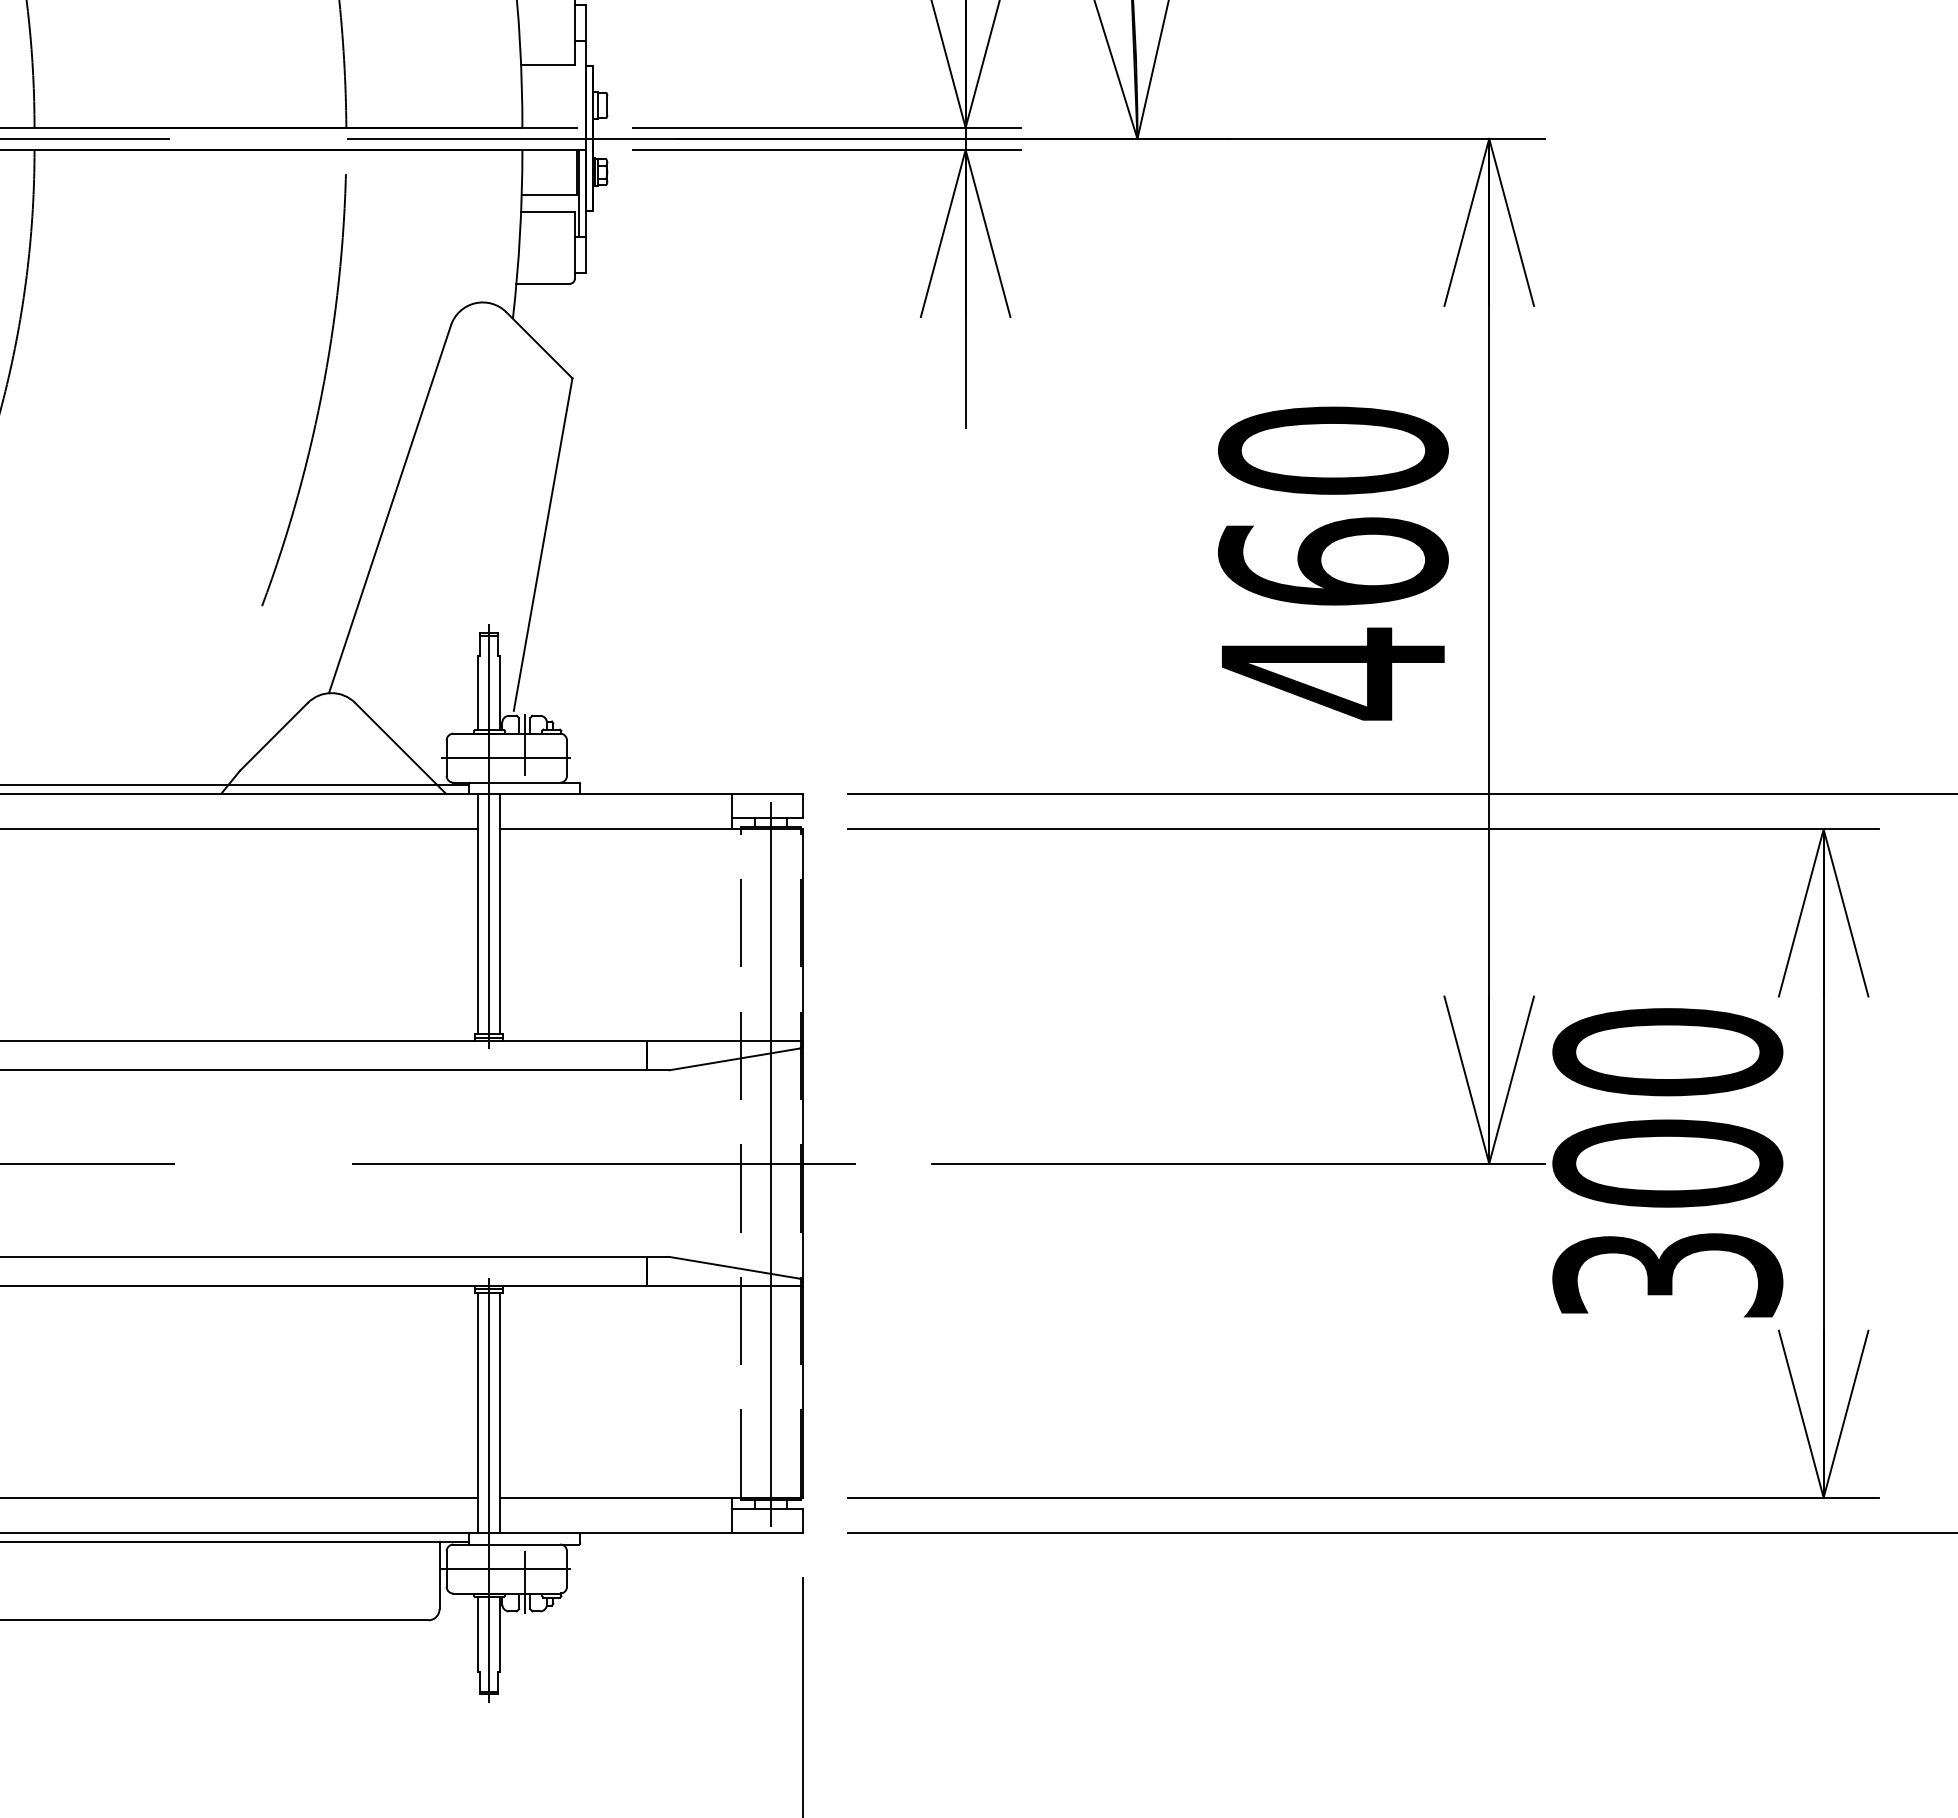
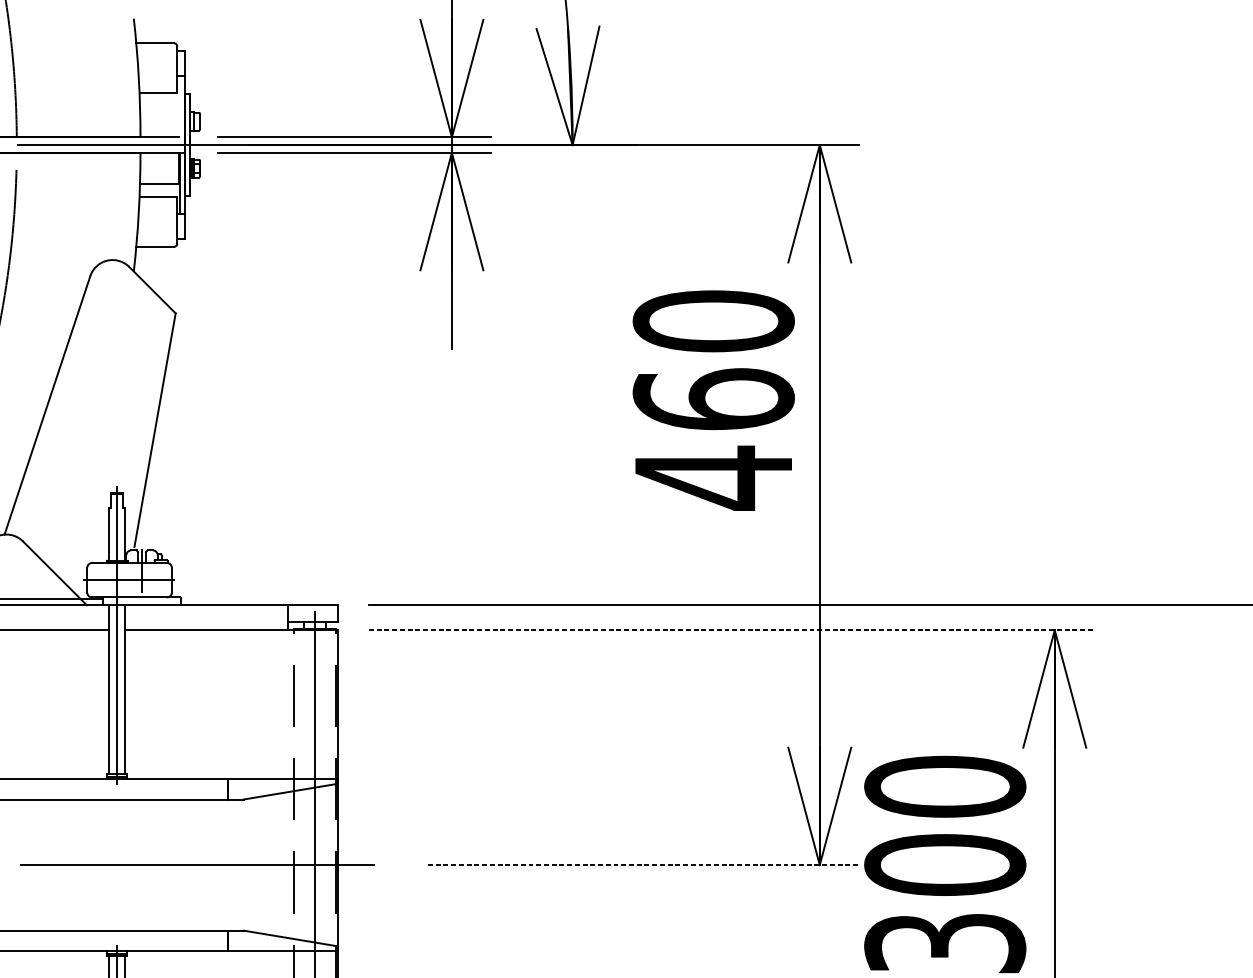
text: (1333, 563) -> (713, 400), moved
line: (1363, 829) -> (731, 630), solid -> dashed
line: (1238, 1163) -> (643, 865), solid -> dashed

